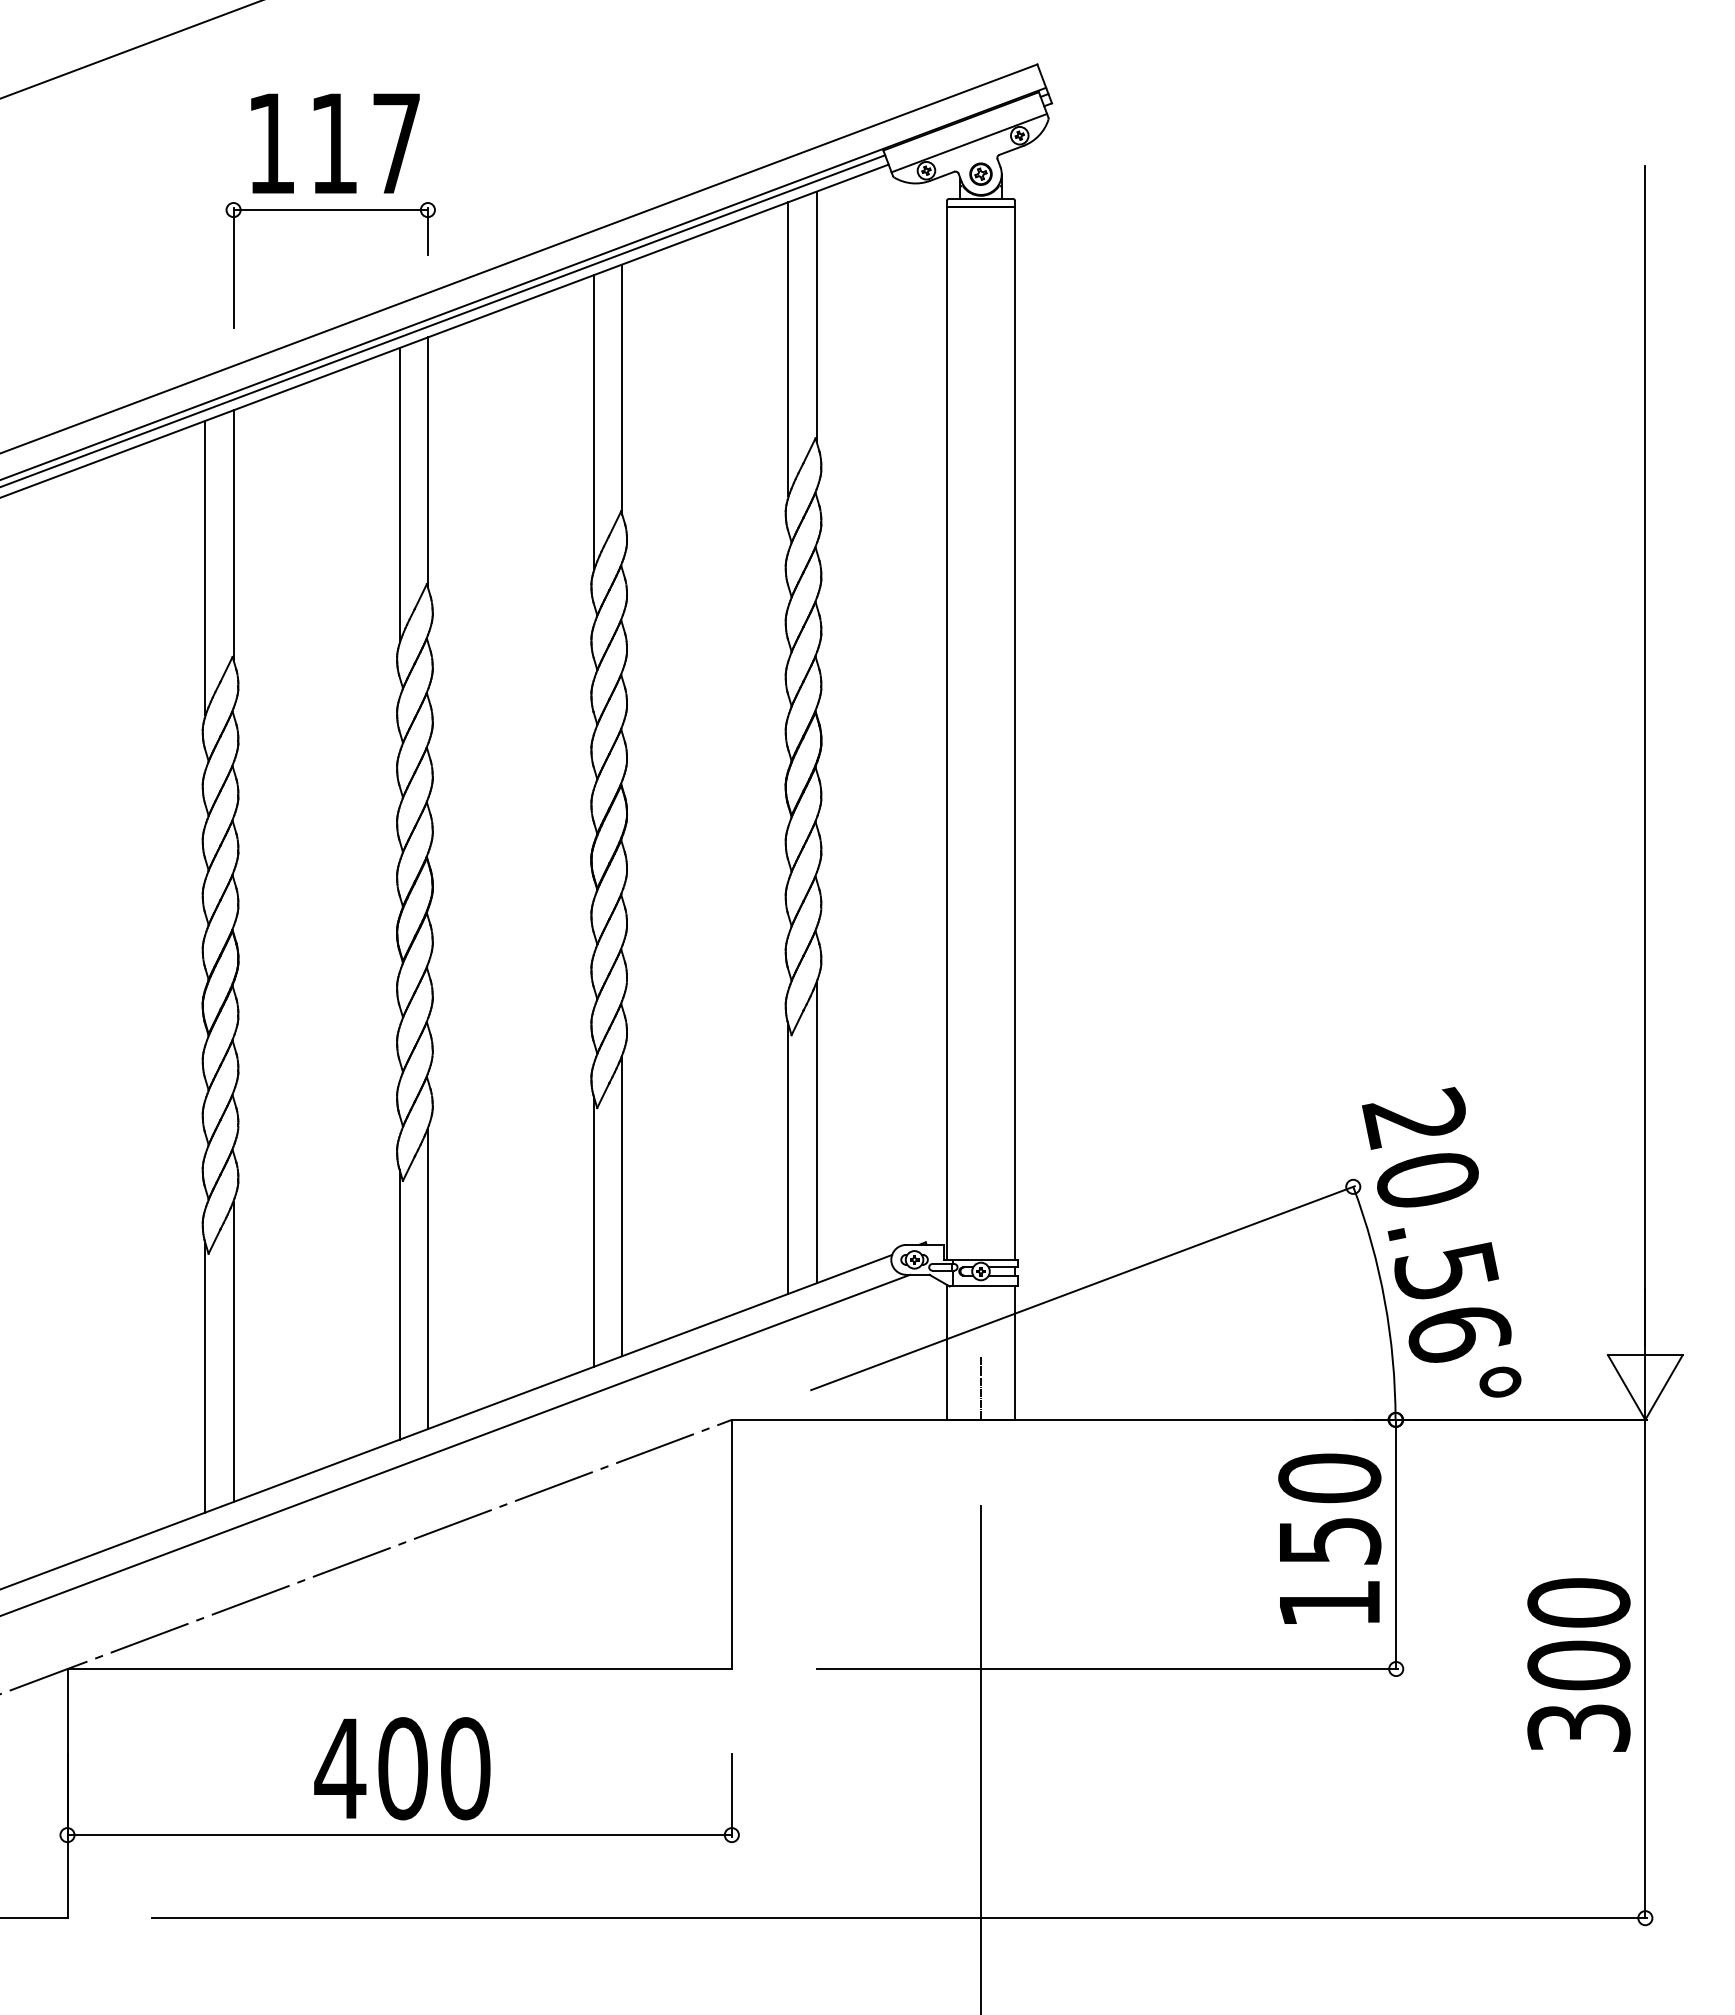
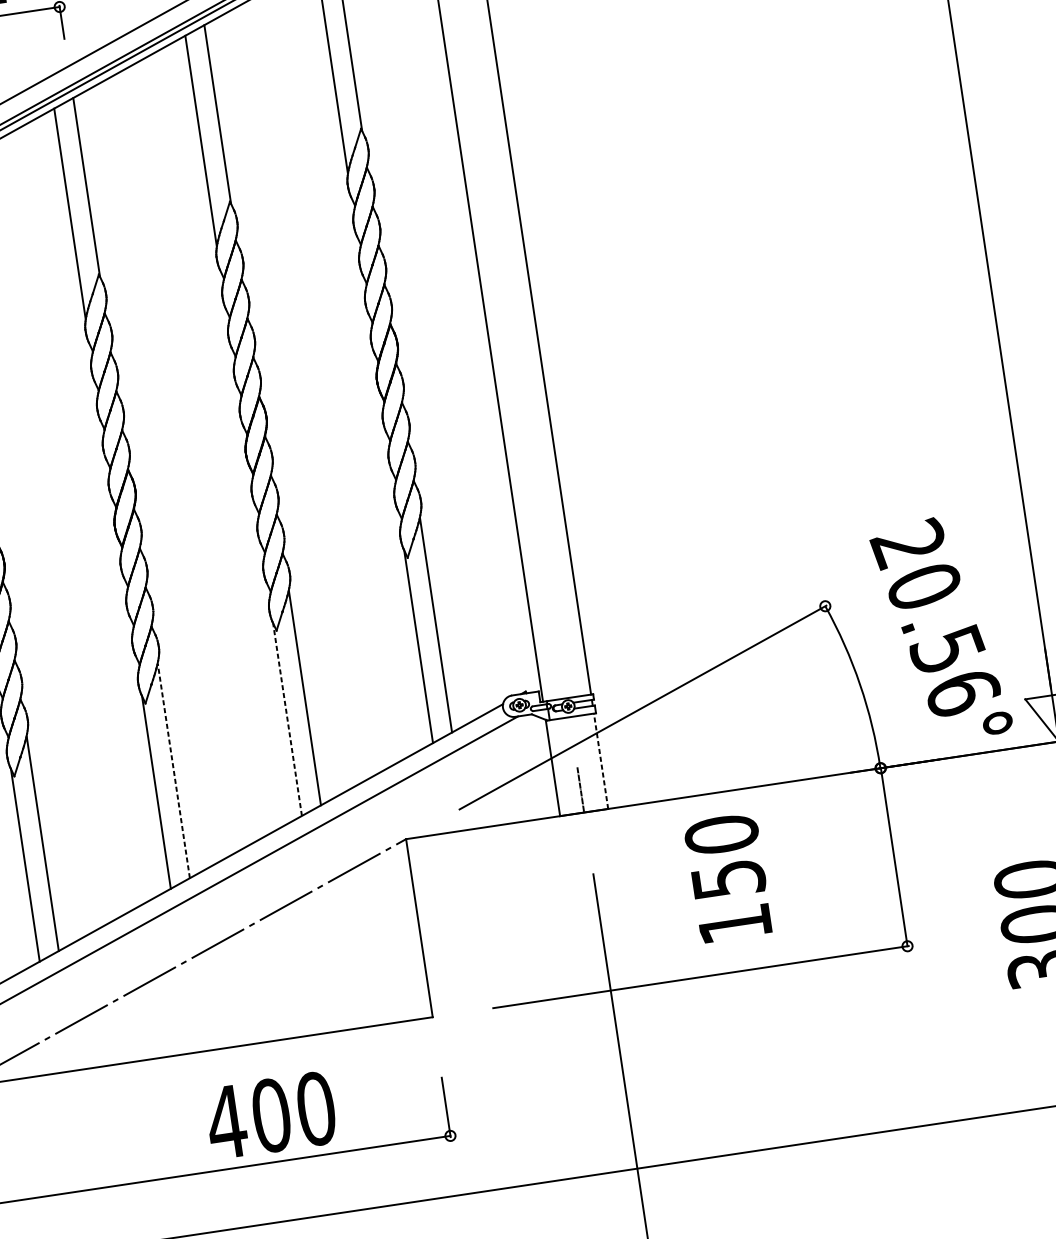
line: (594, 1231) -> (287, 719), solid -> dashed
text: (1441, 1242) -> (940, 629), moved
line: (427, 1278) -> (173, 770), solid -> dashed
line: (1014, 1353) -> (601, 761), solid -> dashed
text: (1329, 1538) -> (727, 877), moved
text: (402, 1768) -> (271, 1115), moved

